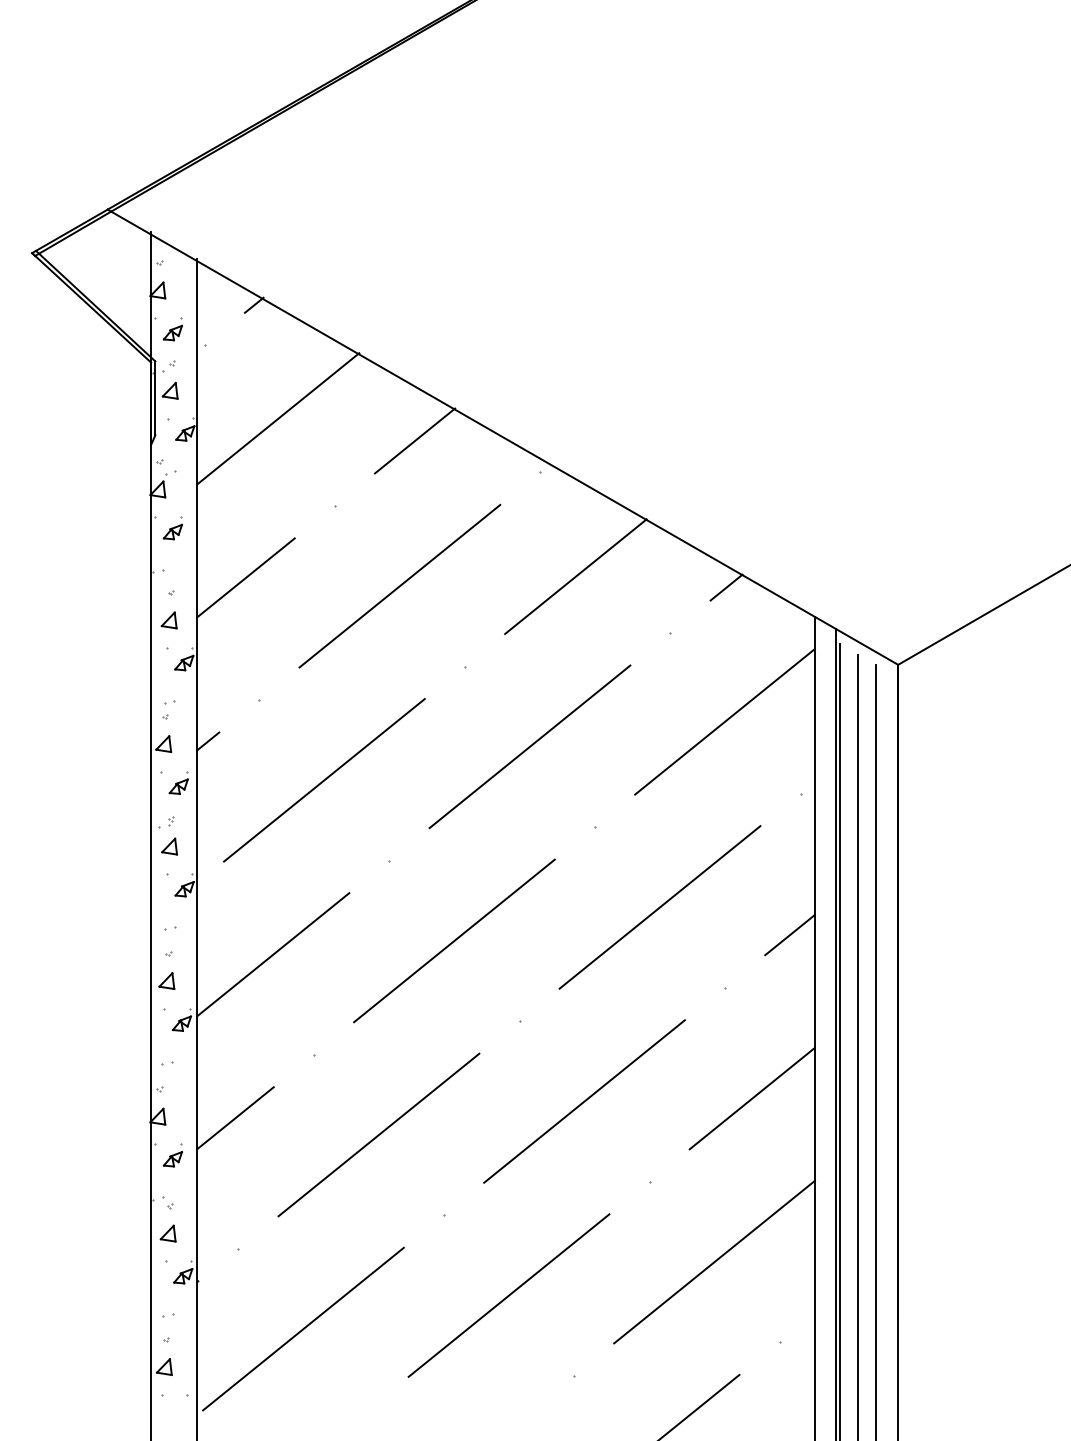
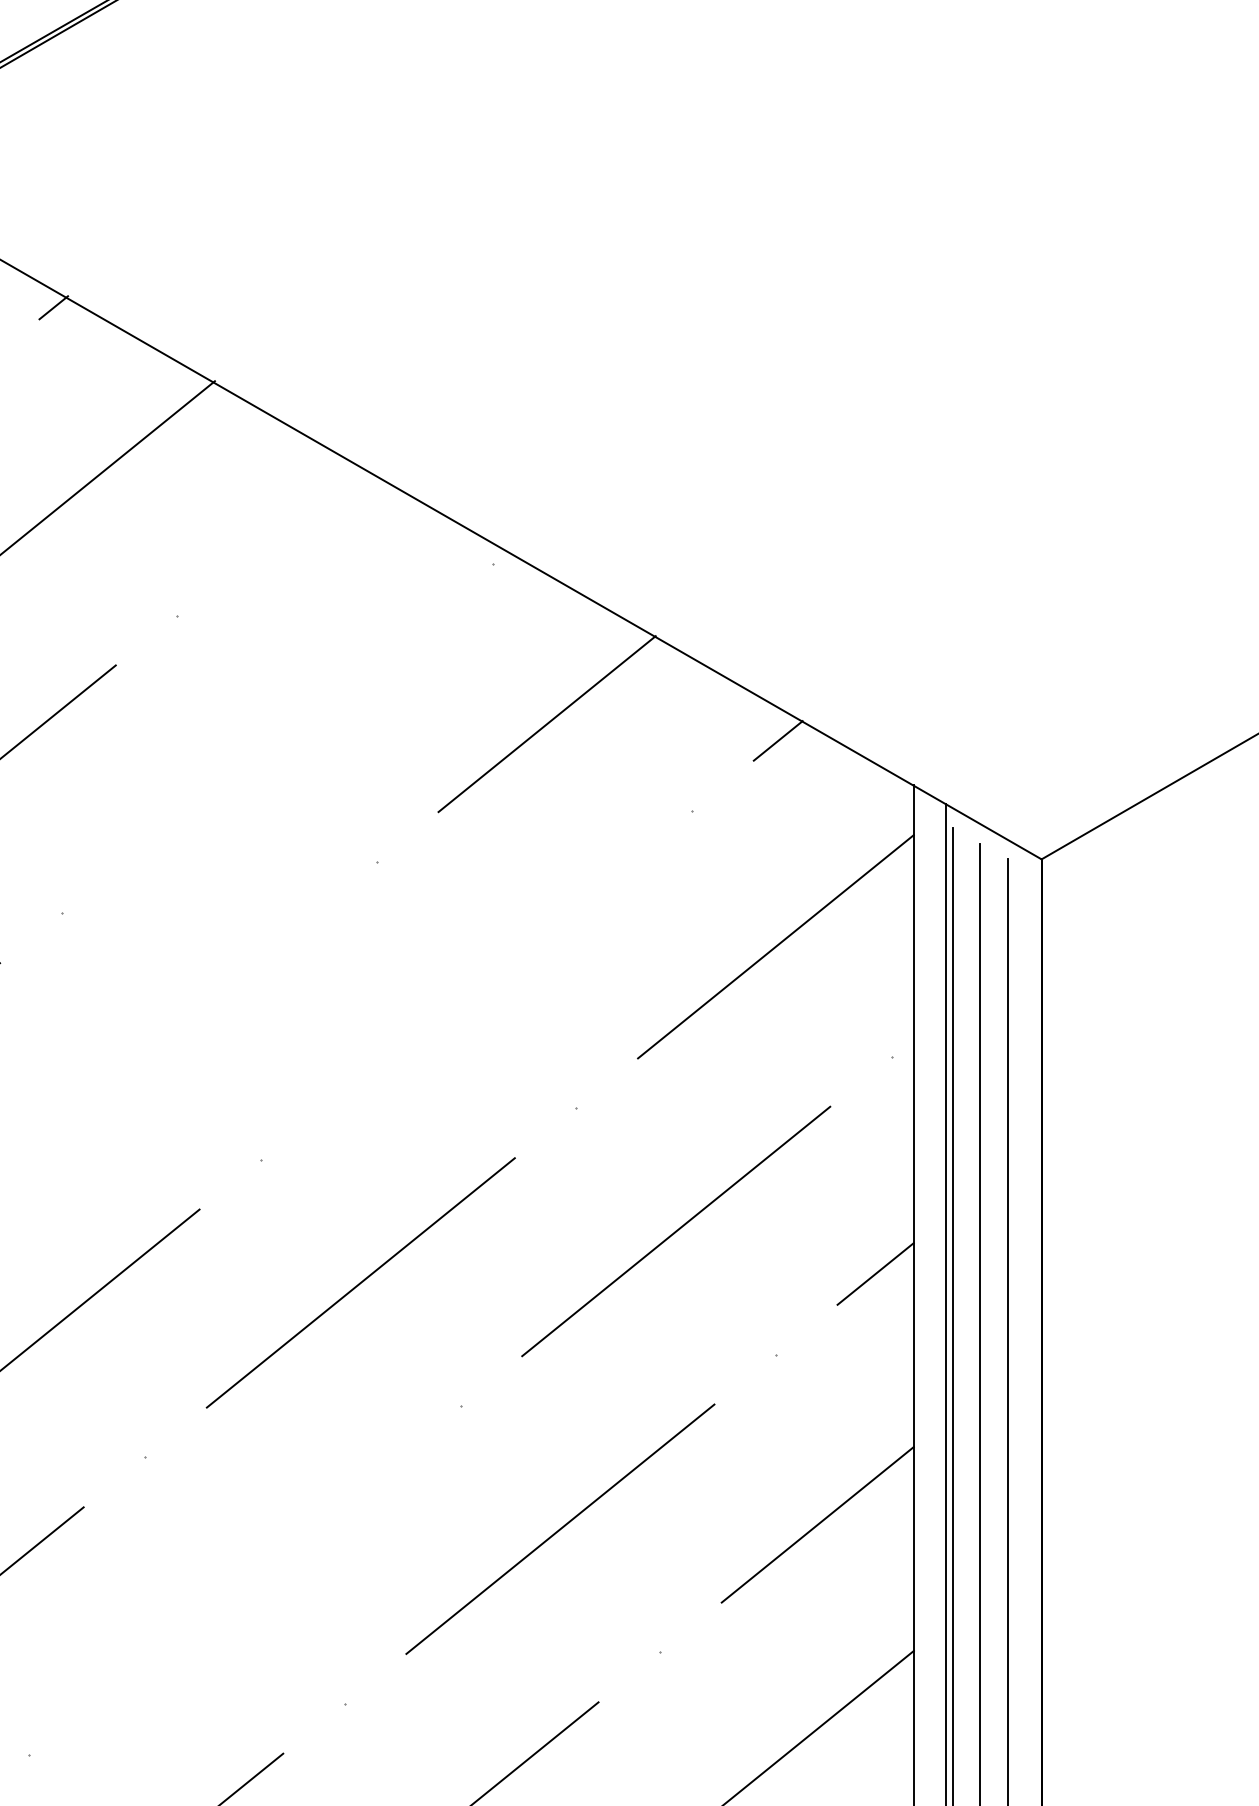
line: (415, 440) -> (301, 515), removed
line: (399, 585) -> (276, 737), removed
line: (529, 746) -> (475, 984), removed
line: (324, 780) -> (161, 1036), removed
line: (378, 1134) -> (244, 1579), removed

